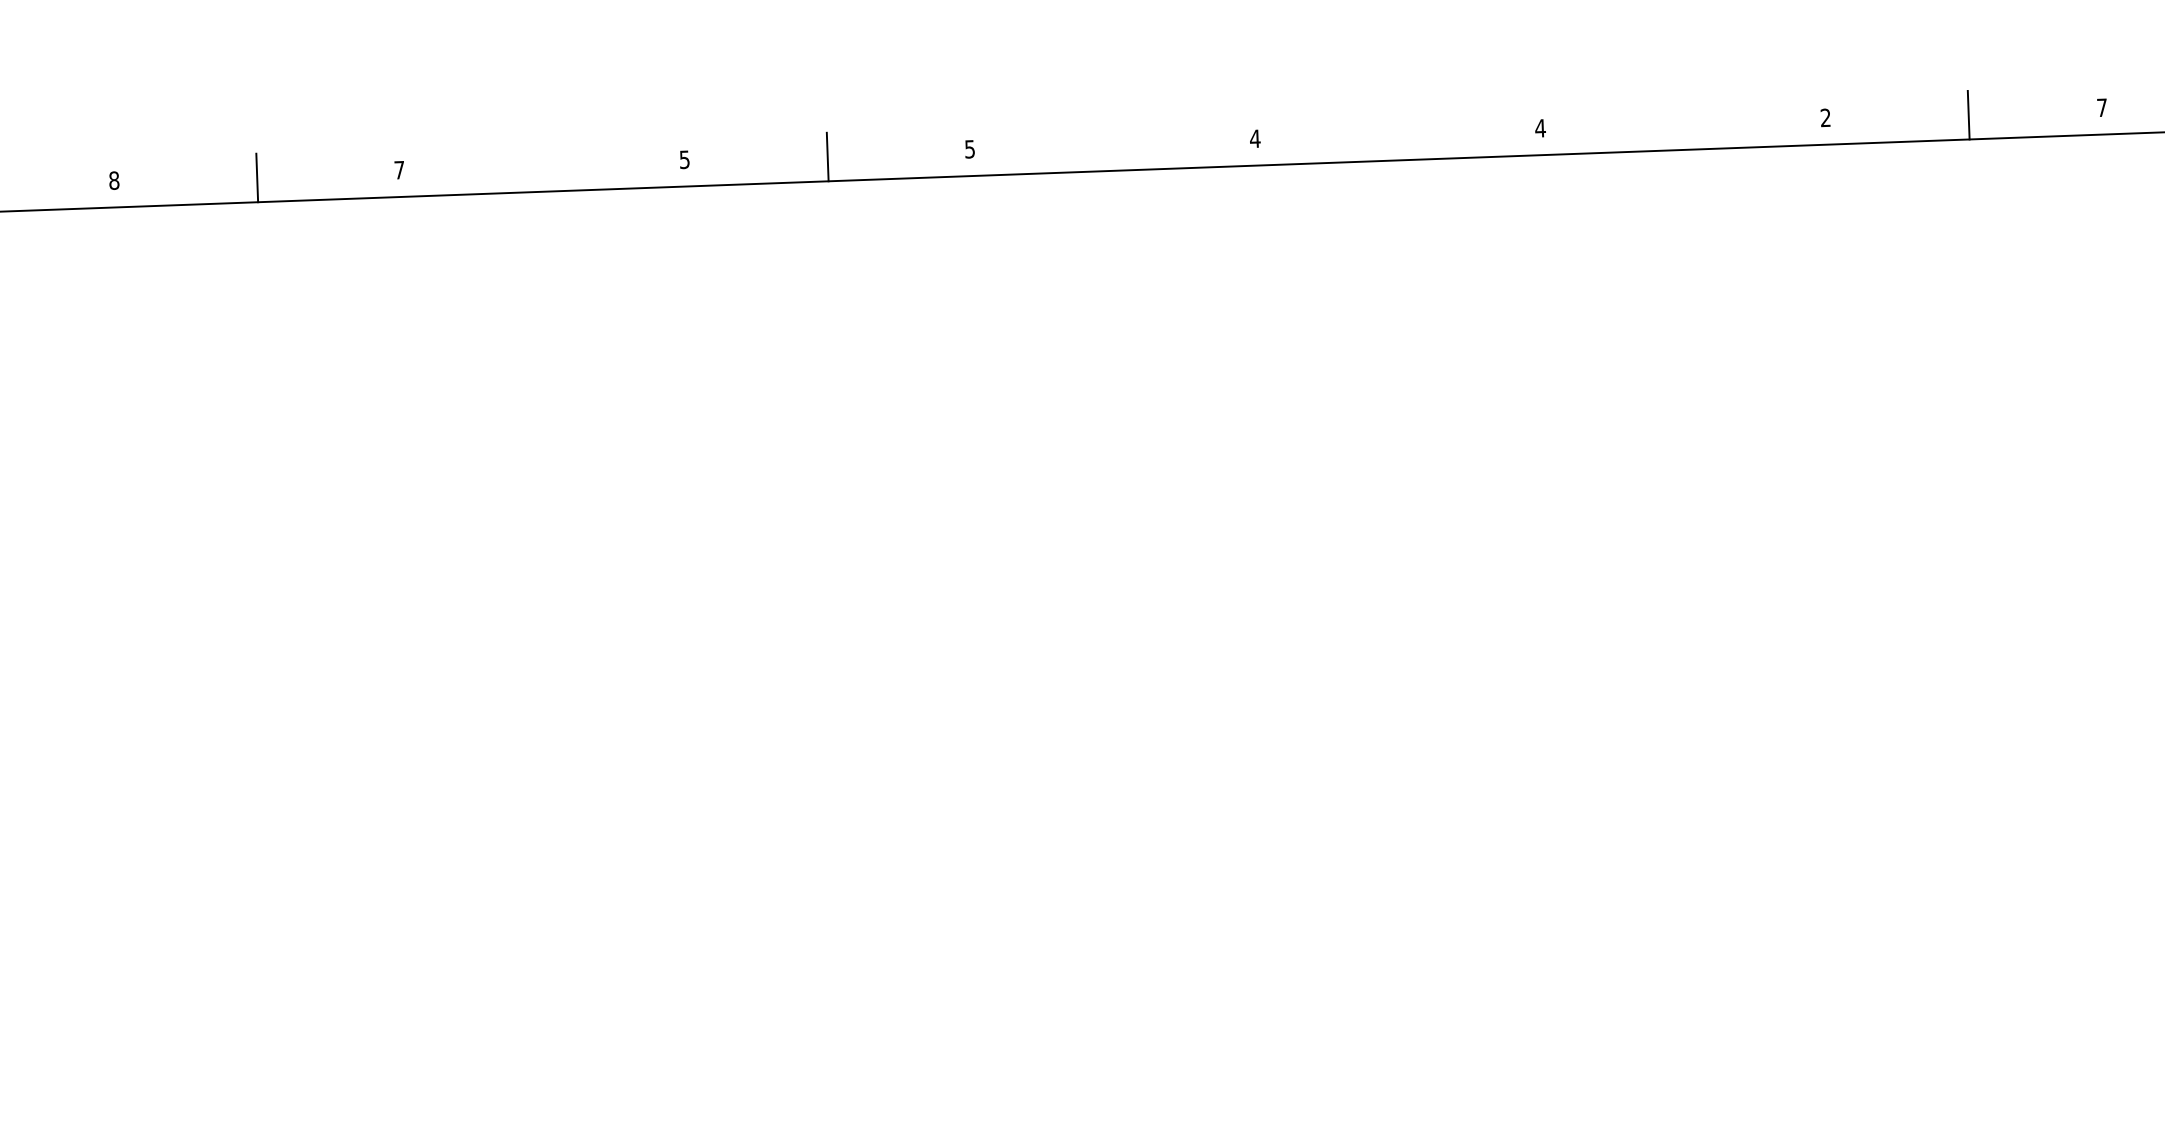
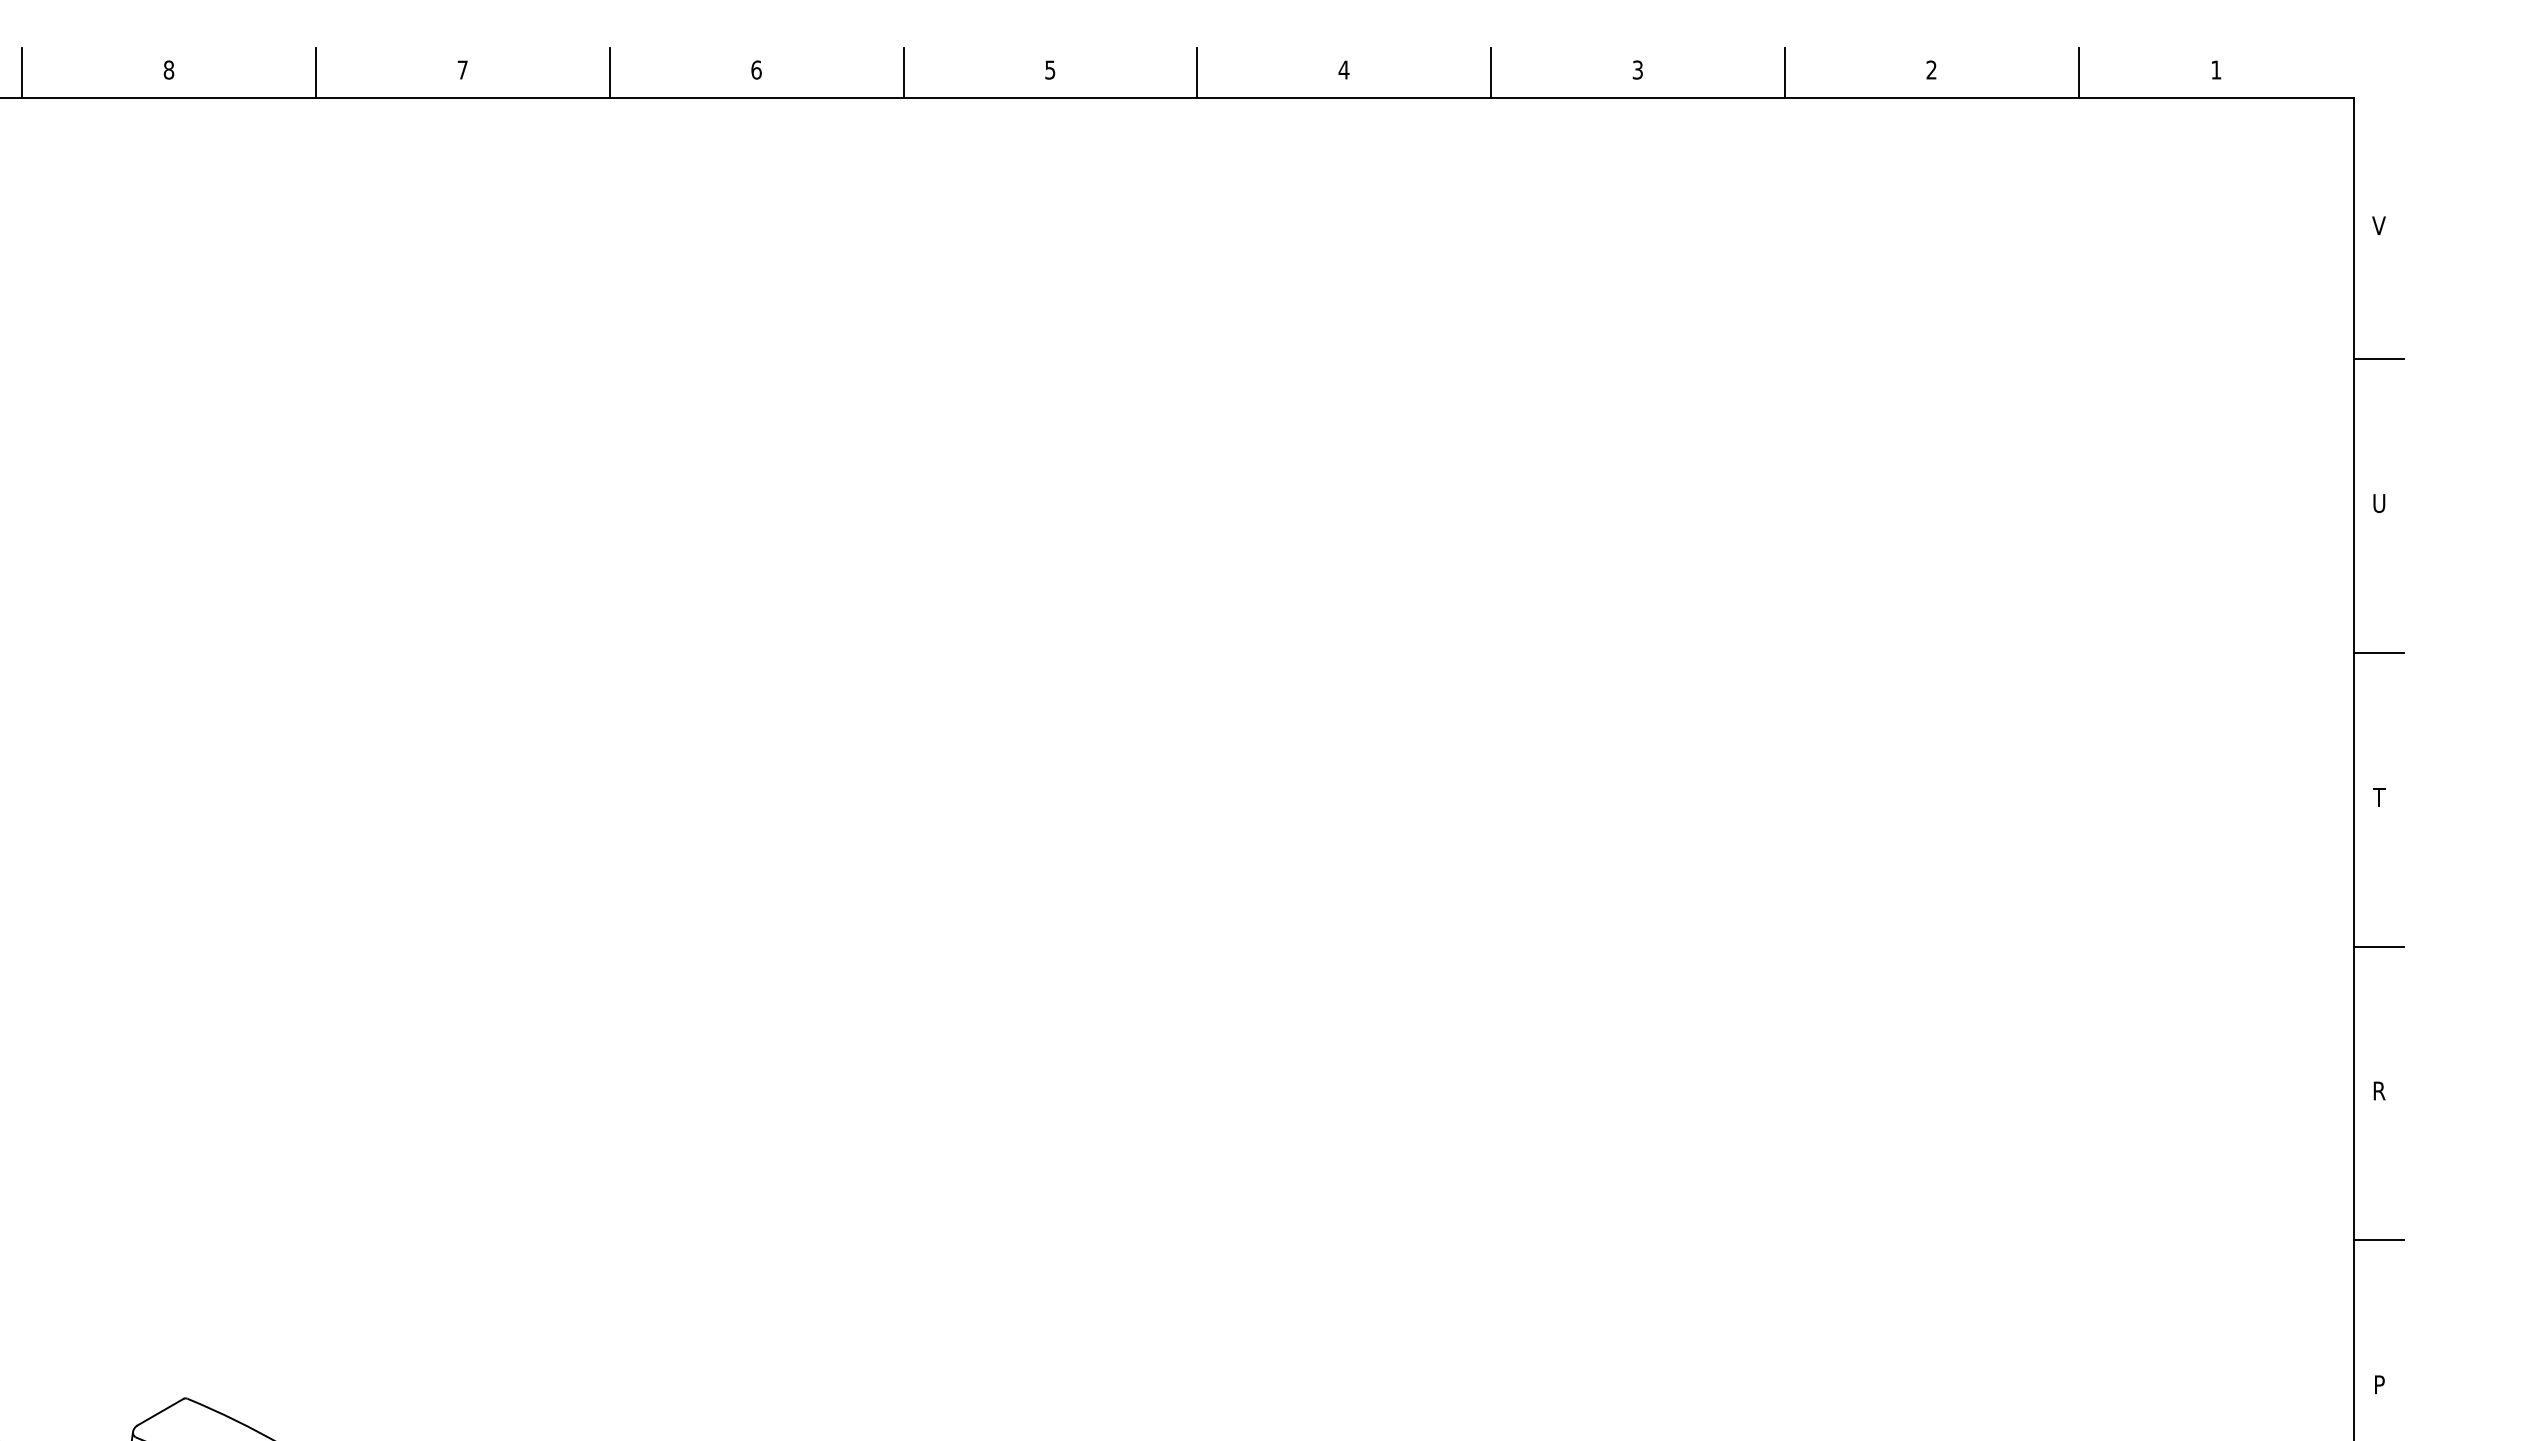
text: (2102, 107) -> (2216, 69), 7 -> 1
line: (1683, 125) -> (1785, 72), added
text: (1540, 127) -> (1637, 69), 4 -> 3
line: (1398, 135) -> (1491, 72), added
line: (1113, 146) -> (1197, 72), added
text: (684, 159) -> (756, 69), 5 -> 6
line: (542, 167) -> (609, 72), added

